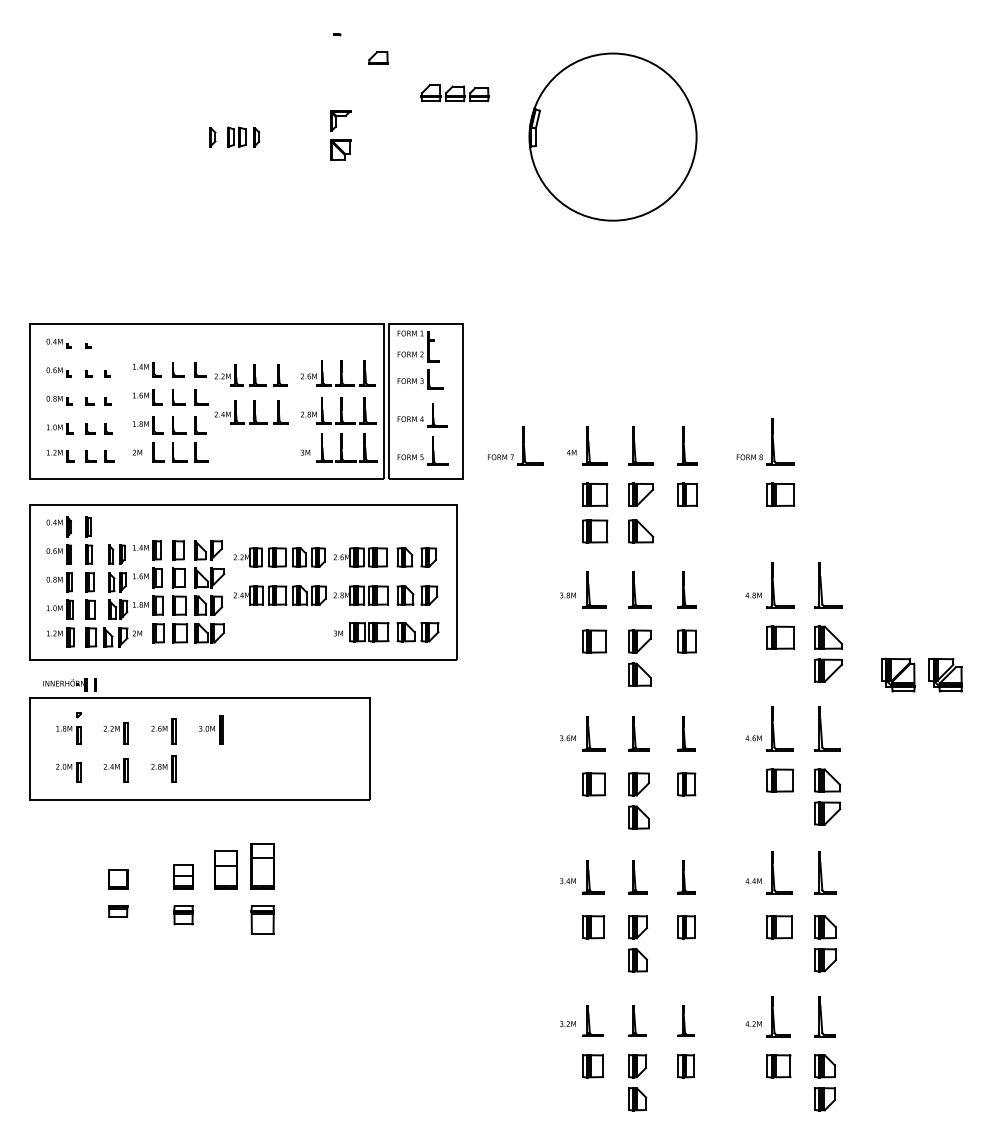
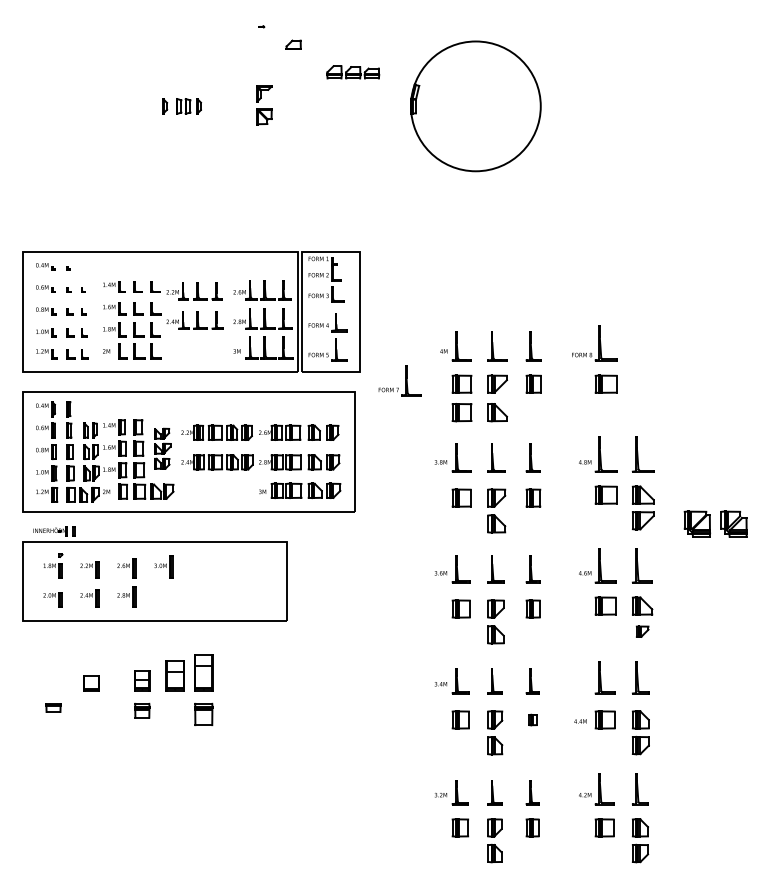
part: (522, 445) -> (405, 380), moved
part: (209, 577) -> (162, 448), size x0.7
part: (827, 813) -> (642, 631), size x0.6
text: (753, 880) -> (580, 720), moved
part: (118, 911) -> (53, 707), moved
part: (686, 927) -> (532, 720), size x0.6

